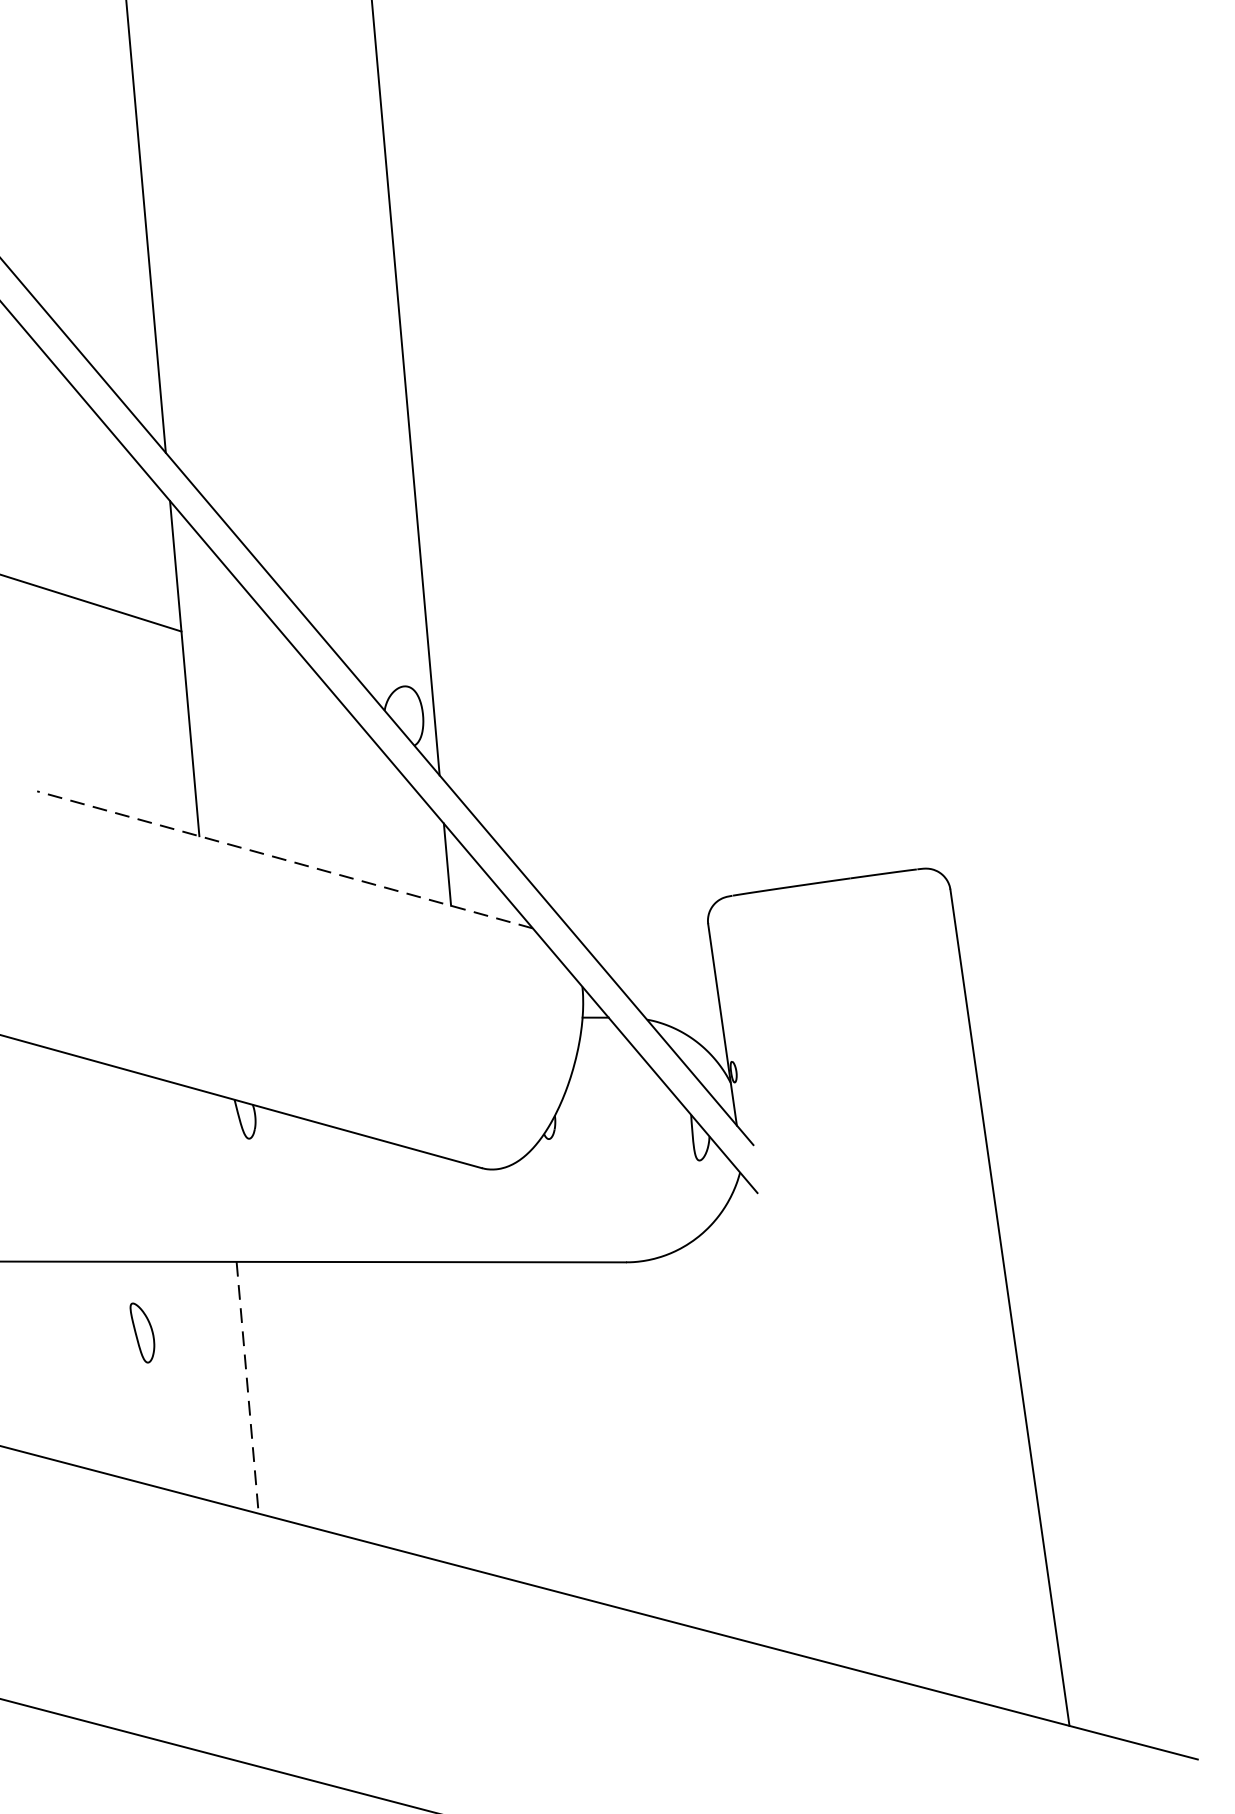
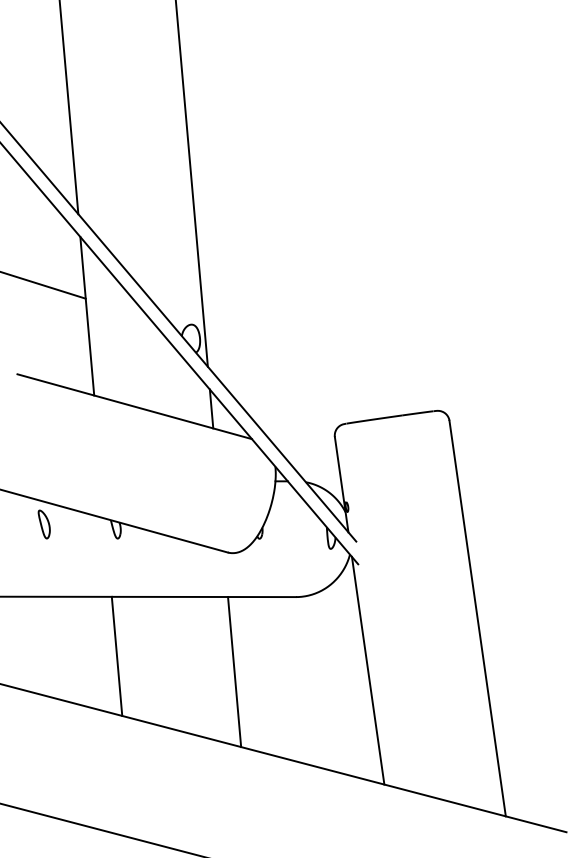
line: (284, 859) -> (134, 406), dashed -> solid
part: (140, 1332) -> (43, 524), moved
line: (248, 1387) -> (117, 656), dashed -> solid
line: (777, 1417) -> (367, 670), added
line: (495, 1421) -> (234, 672), added

